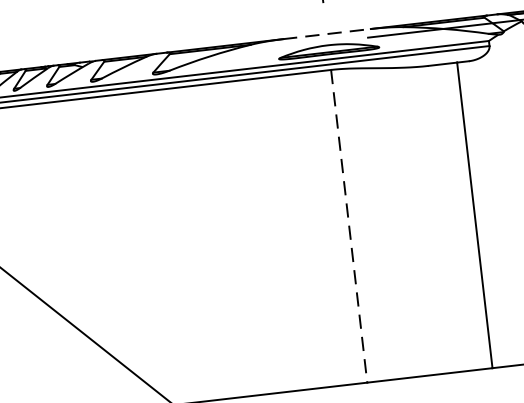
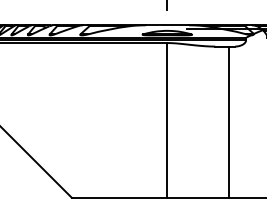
line: (327, 34) -> (167, 25), dashed -> solid
line: (349, 226) -> (167, 120), dashed -> solid

